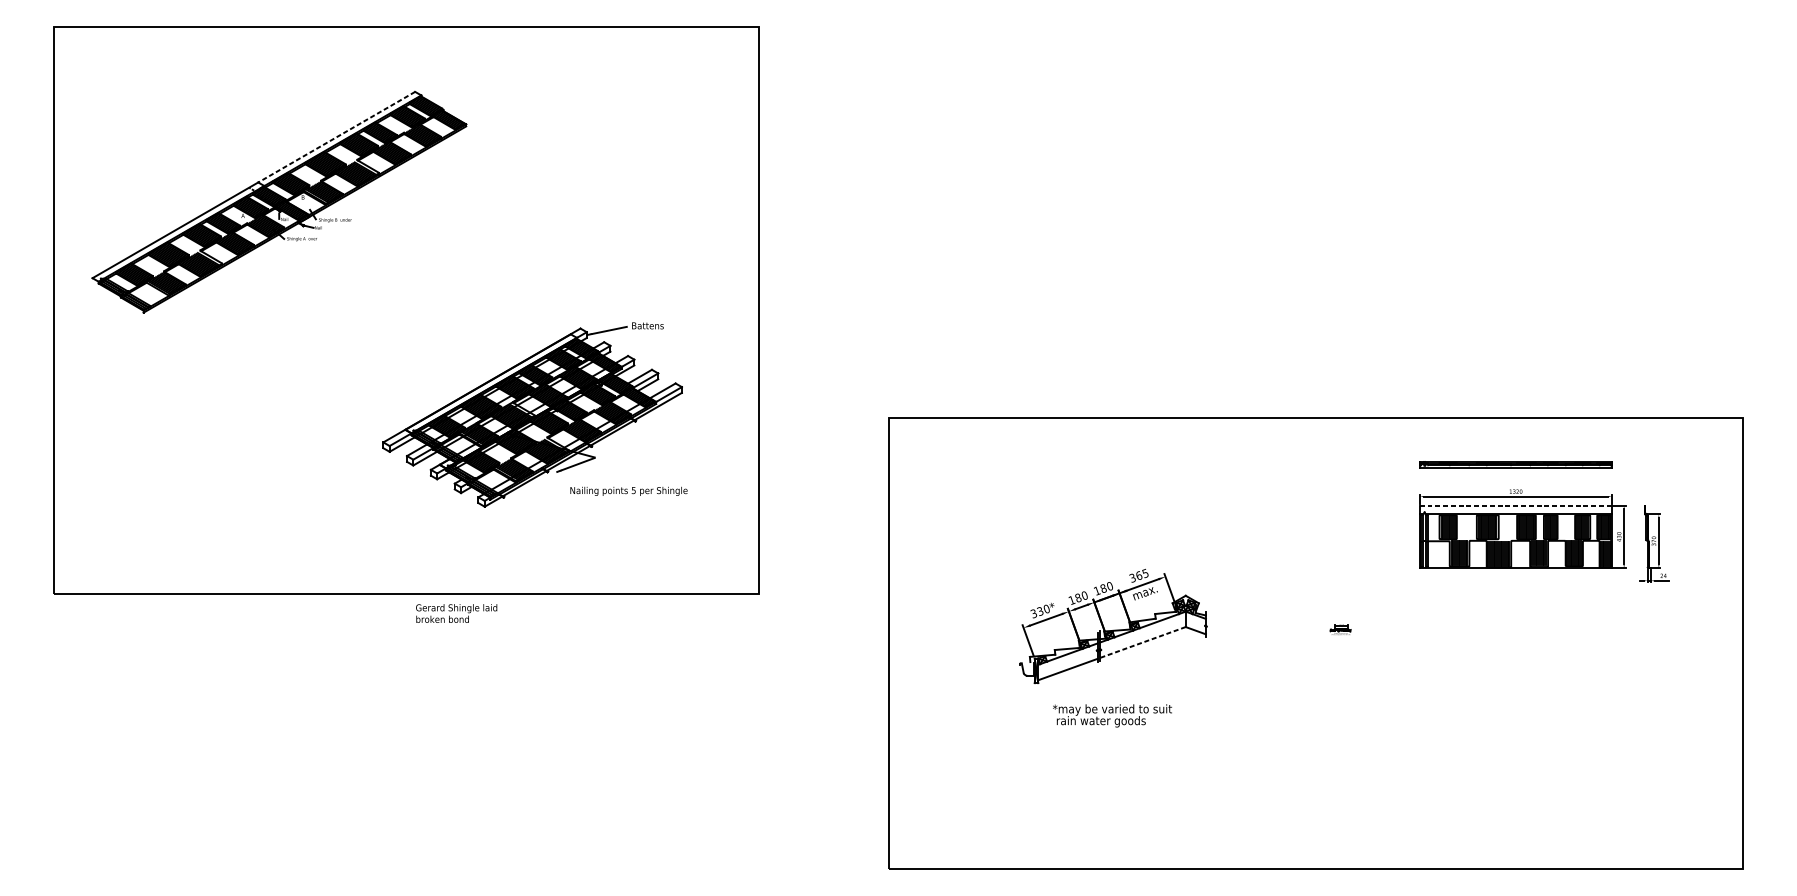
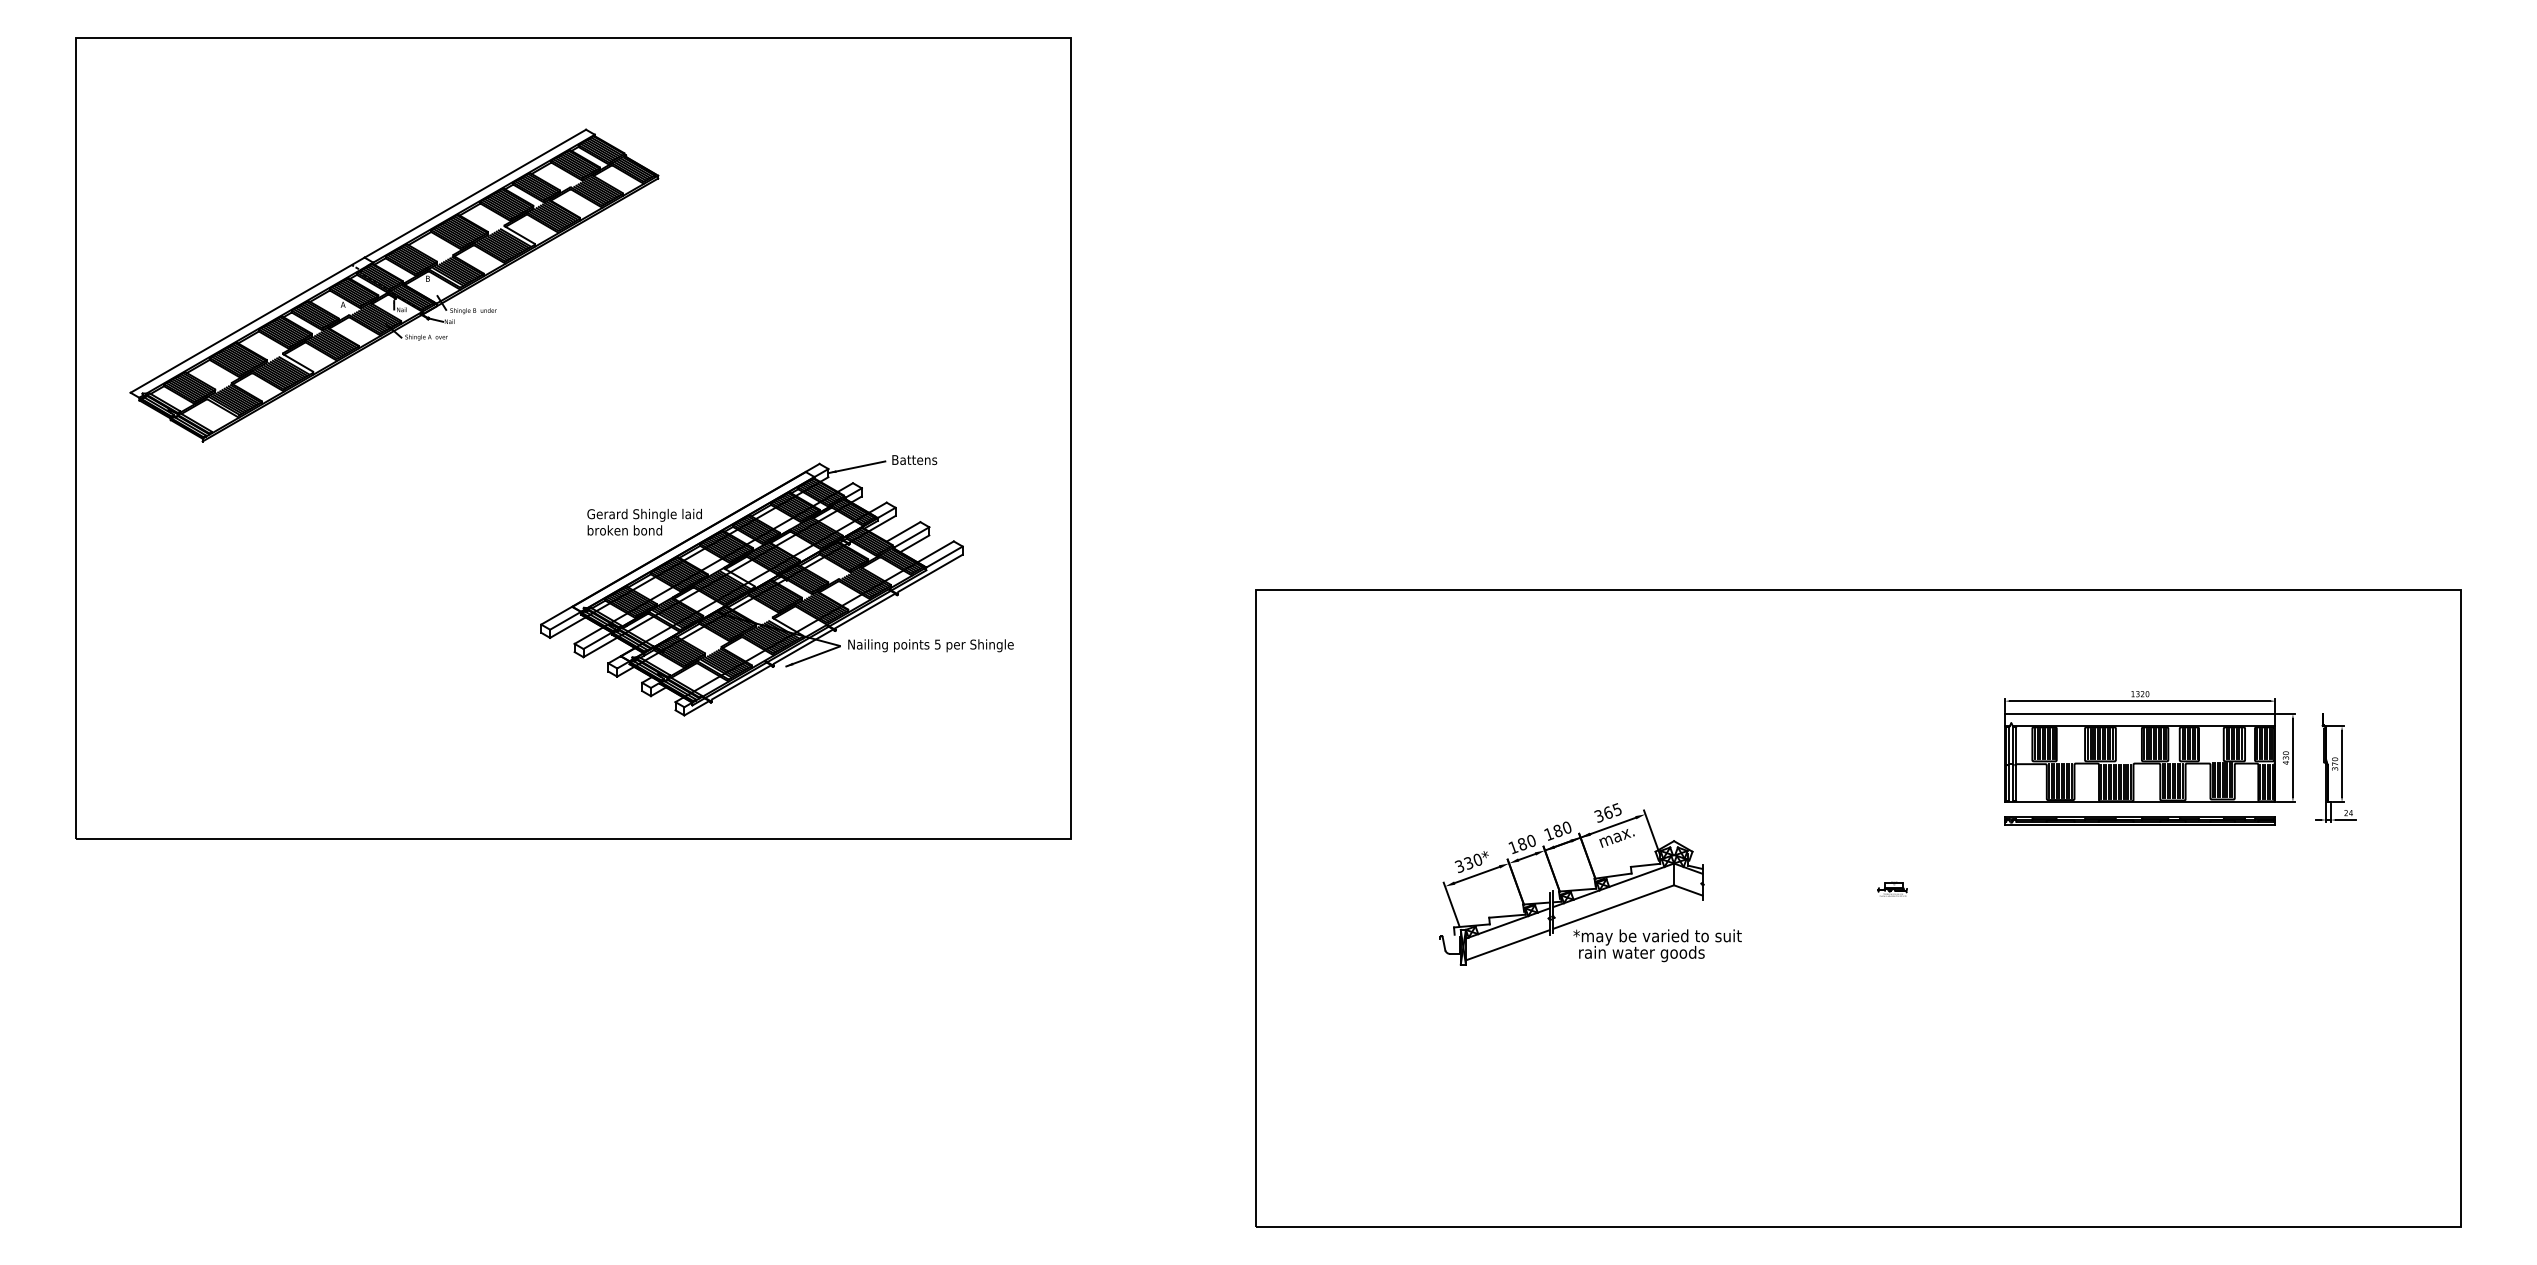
line: (336, 137) -> (475, 193), dashed -> solid
part: (1515, 464) -> (2139, 820), moved
text: (628, 491) -> (930, 645), moved
line: (1515, 506) -> (2139, 714), dashed -> solid
text: (456, 613) -> (644, 521), moved
line: (1142, 642) -> (1613, 907), dashed -> solid
text: (1112, 715) -> (1657, 945), moved

